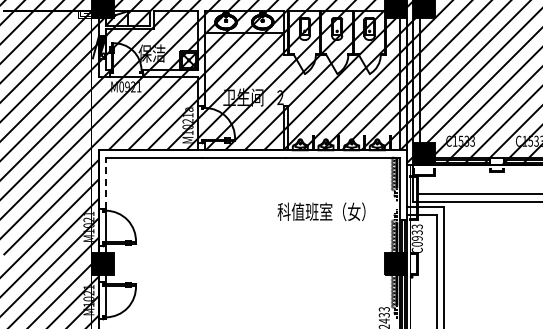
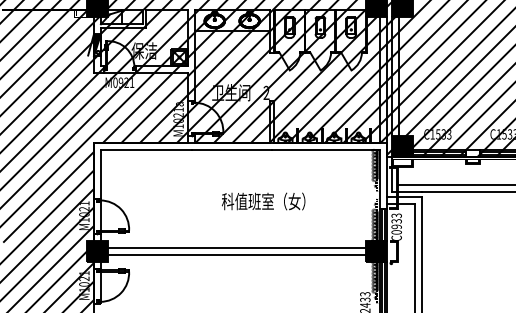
line: (105, 182) -> (100, 173), dashed -> solid
text: (321, 211) -> (263, 201), moved
line: (248, 260) -> (236, 247), added
line: (248, 267) -> (236, 254), added

